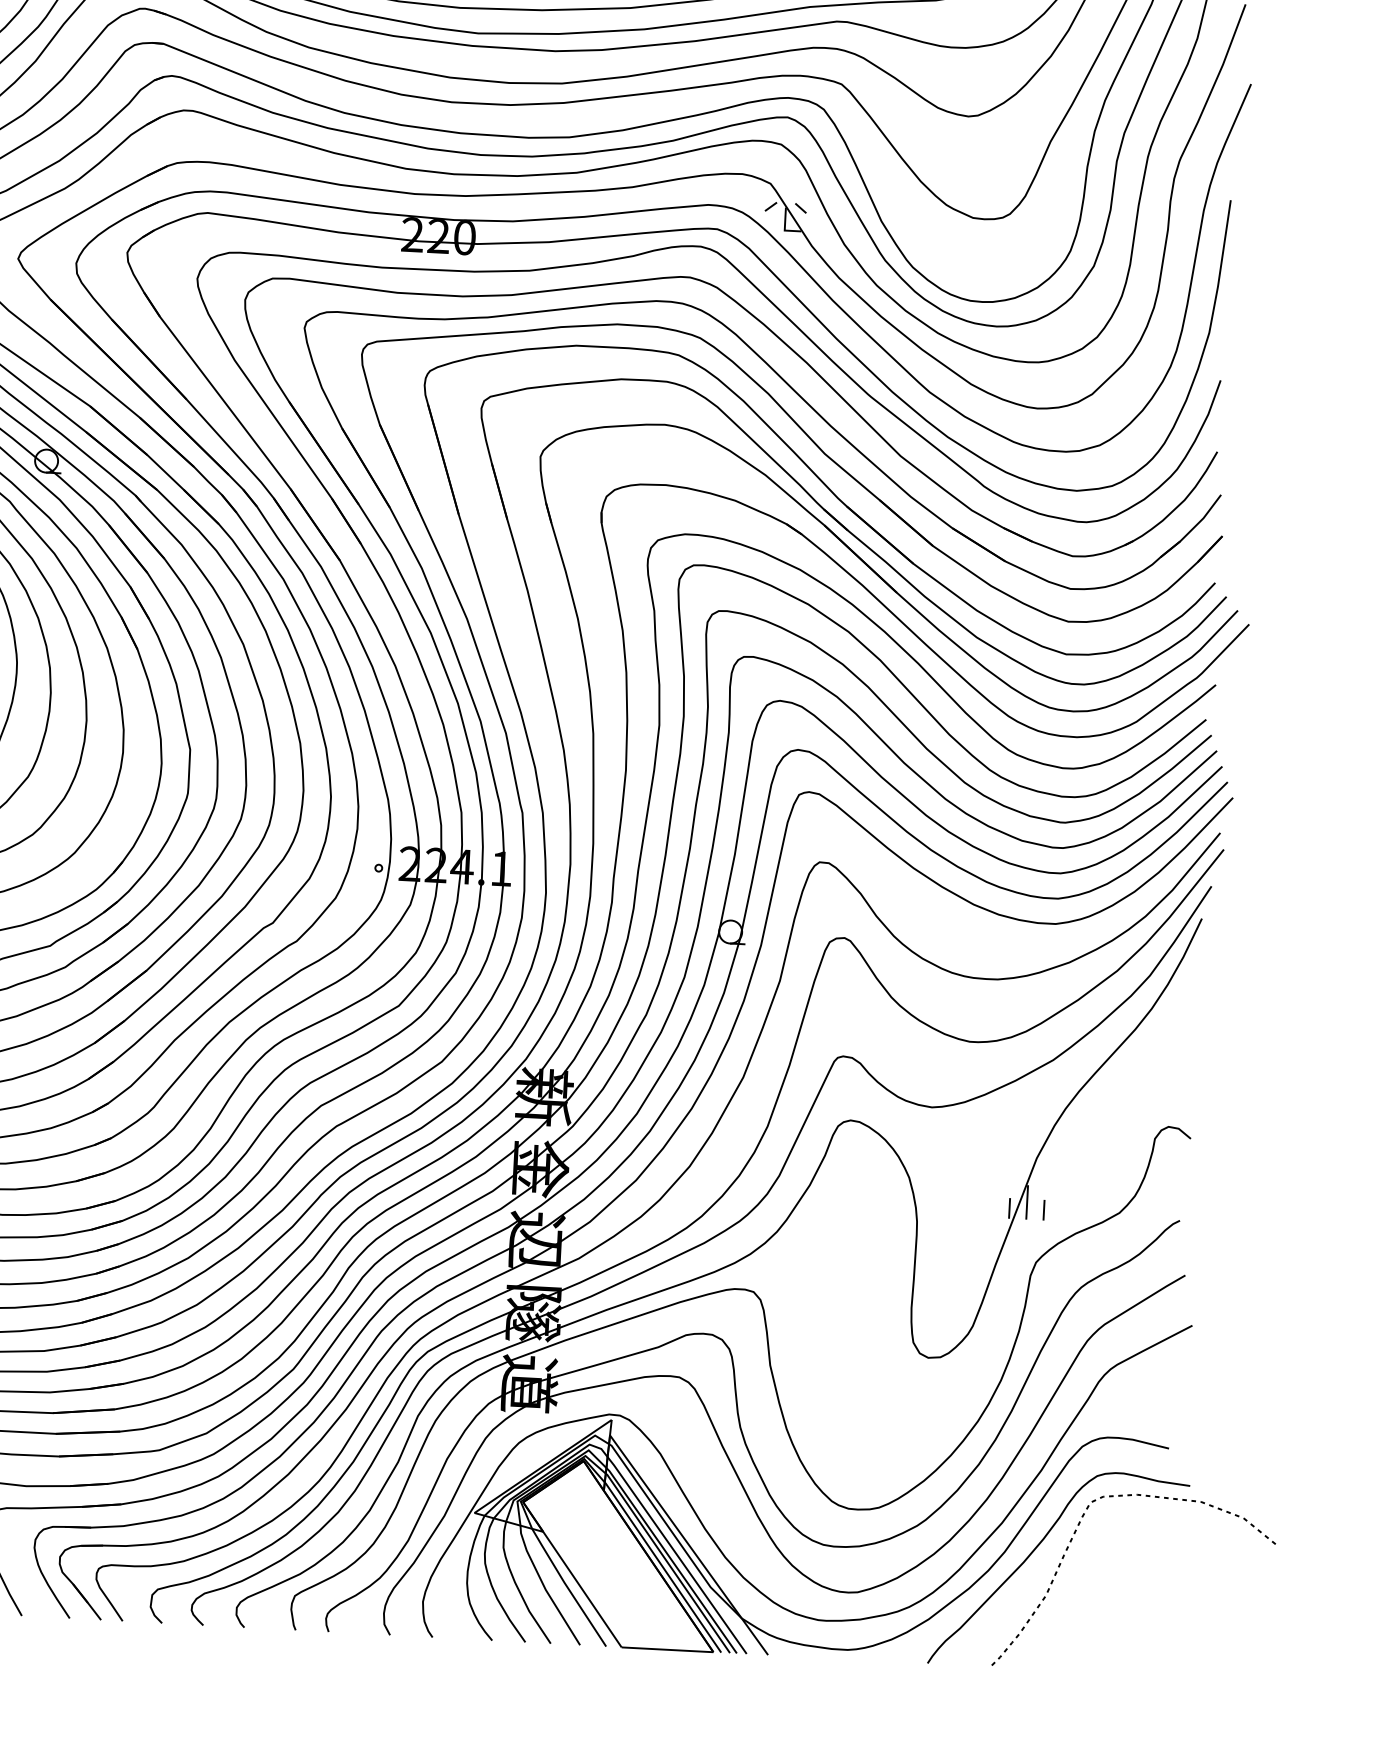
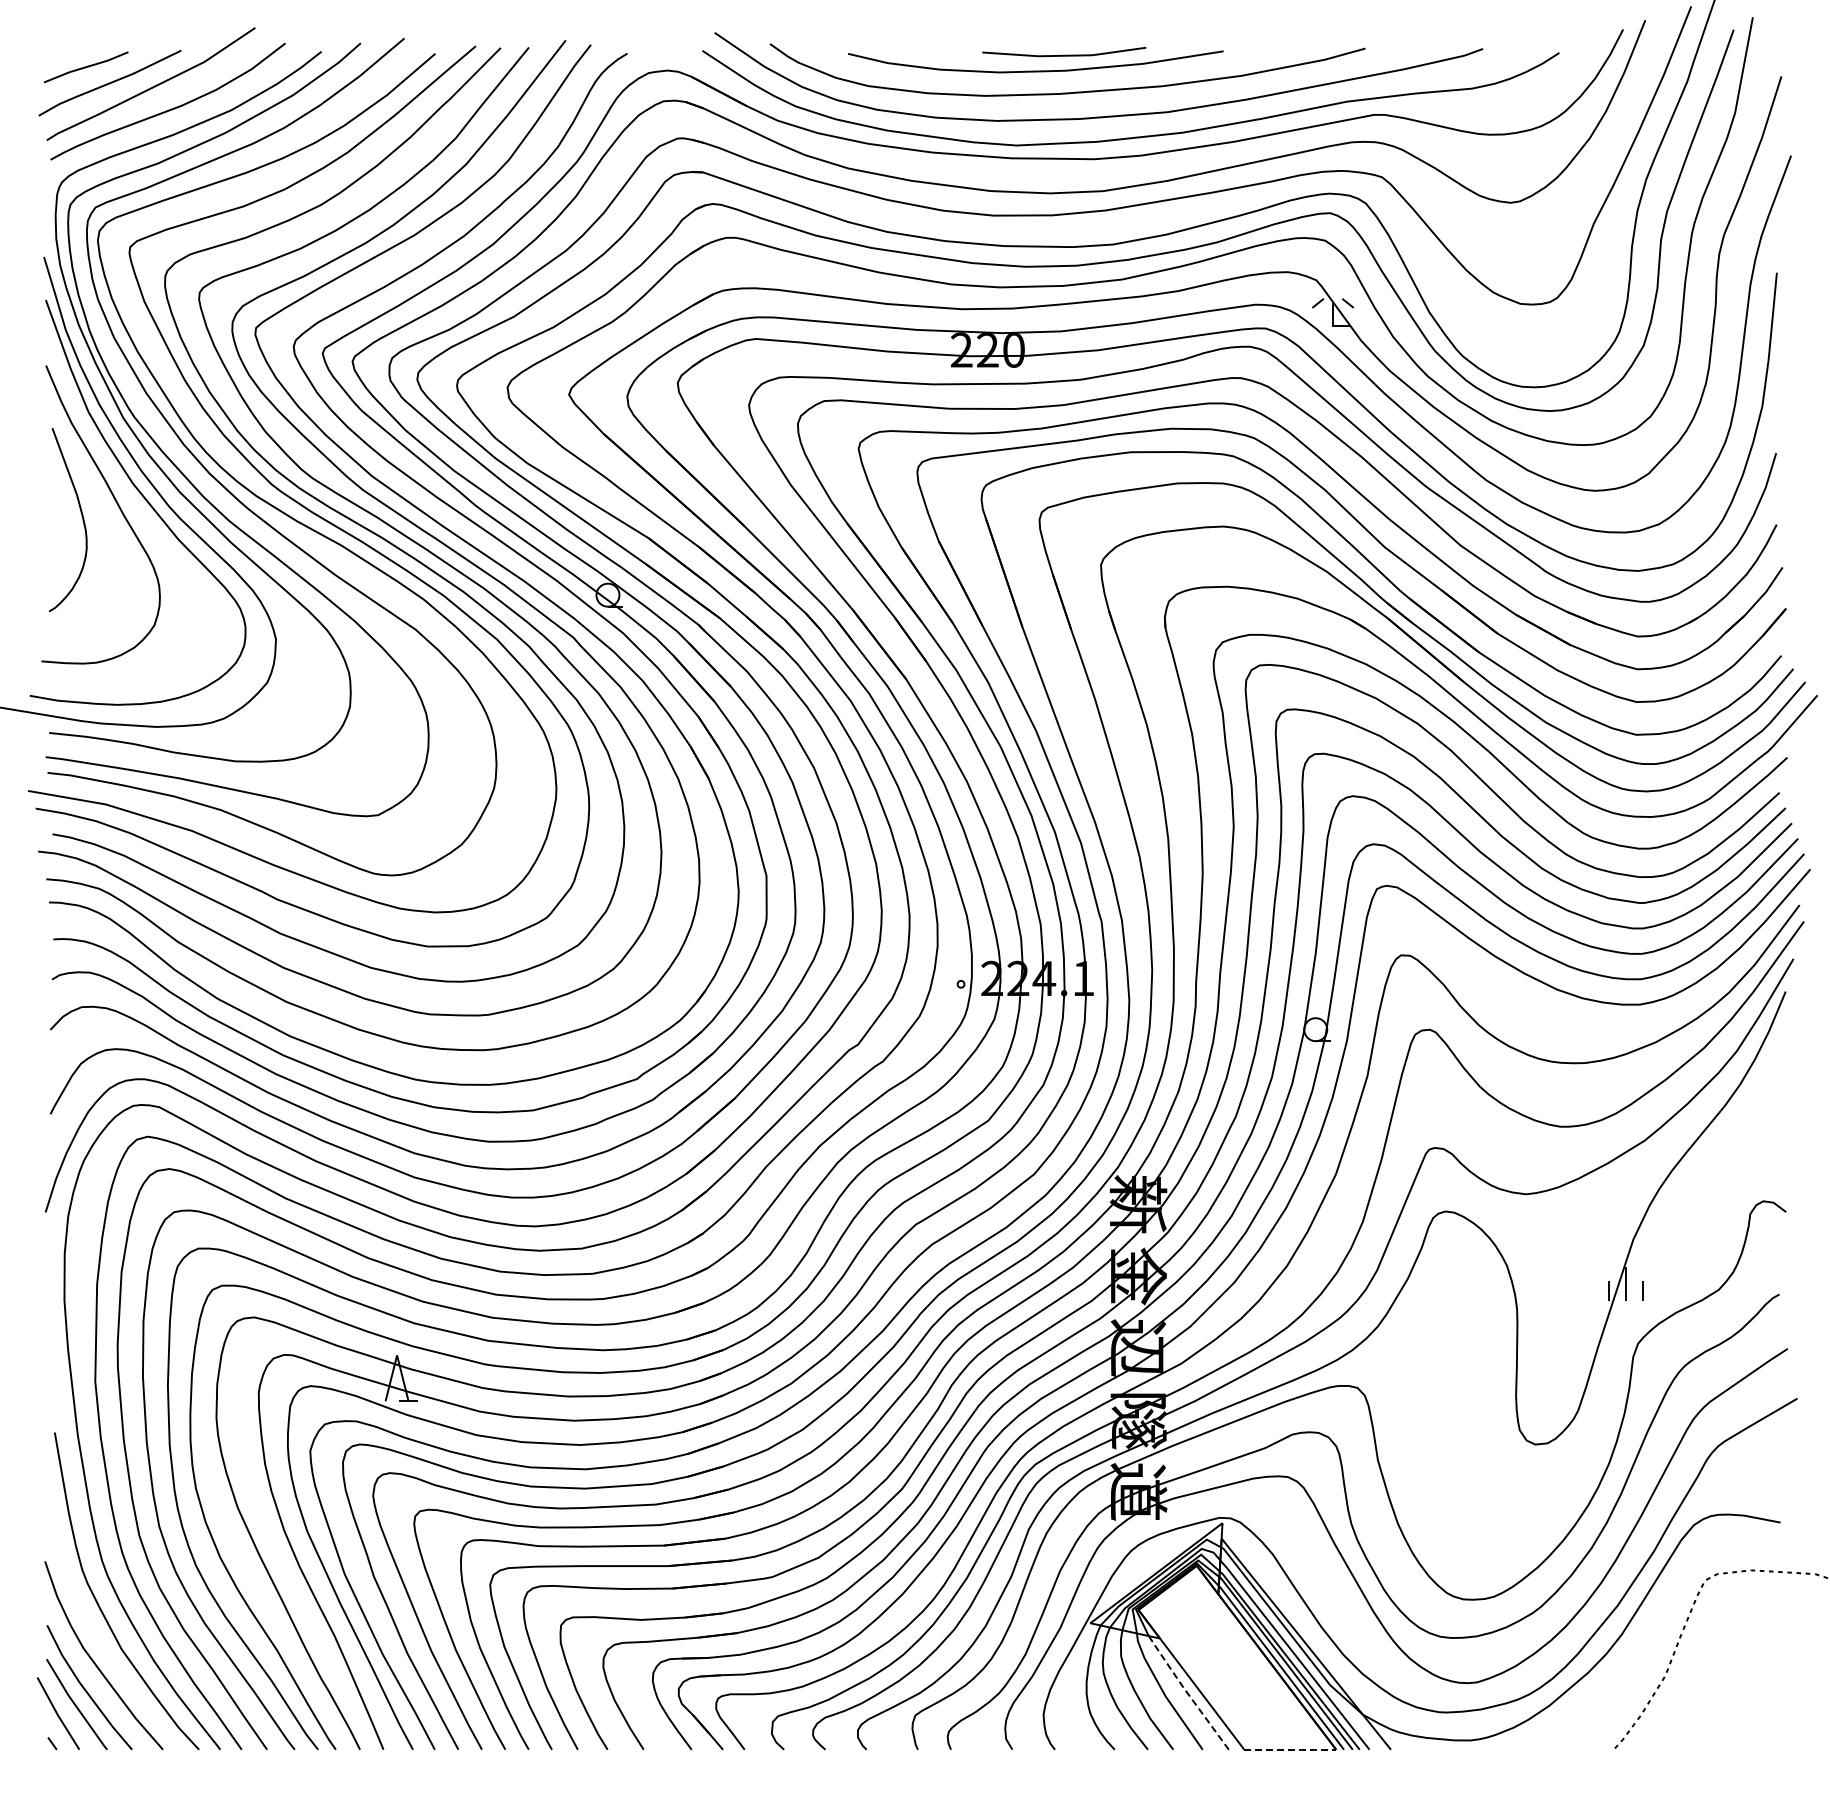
curve: (1034, 1551) -> (1651, 1632), removed
line: (567, 1588) -> (1187, 1693), solid -> dashed
line: (667, 1649) -> (1290, 1749), solid -> dashed

